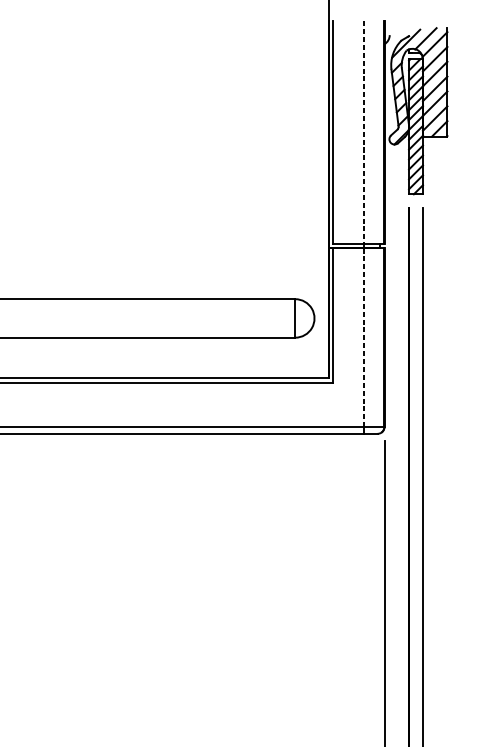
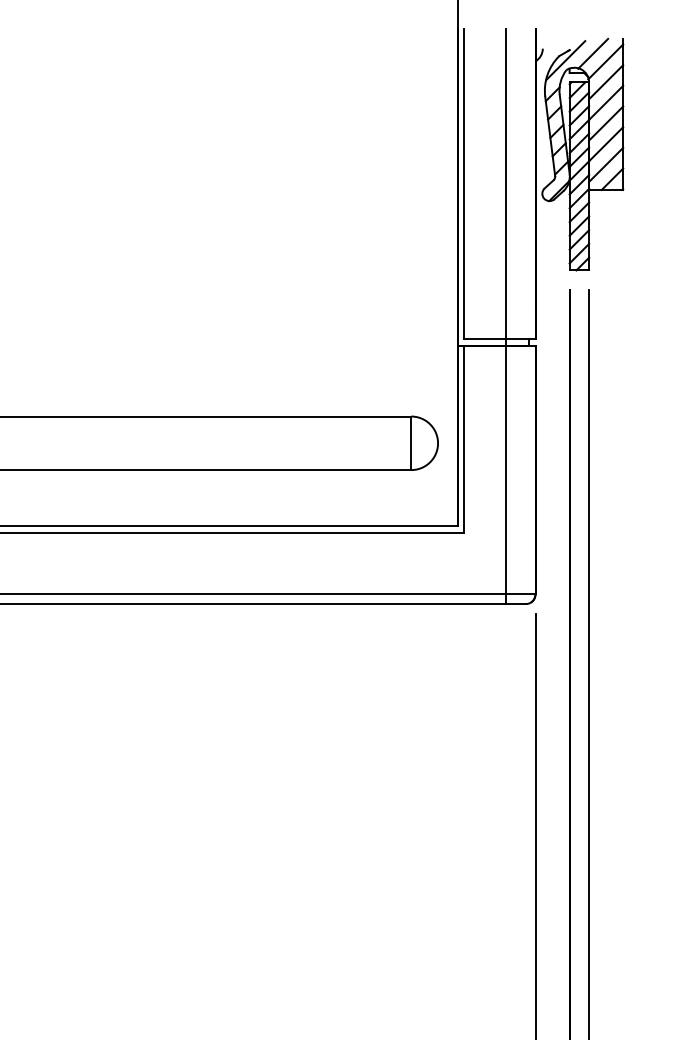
line: (363, 132) -> (506, 184), dashed -> solid
line: (363, 337) -> (506, 470), dashed -> solid

